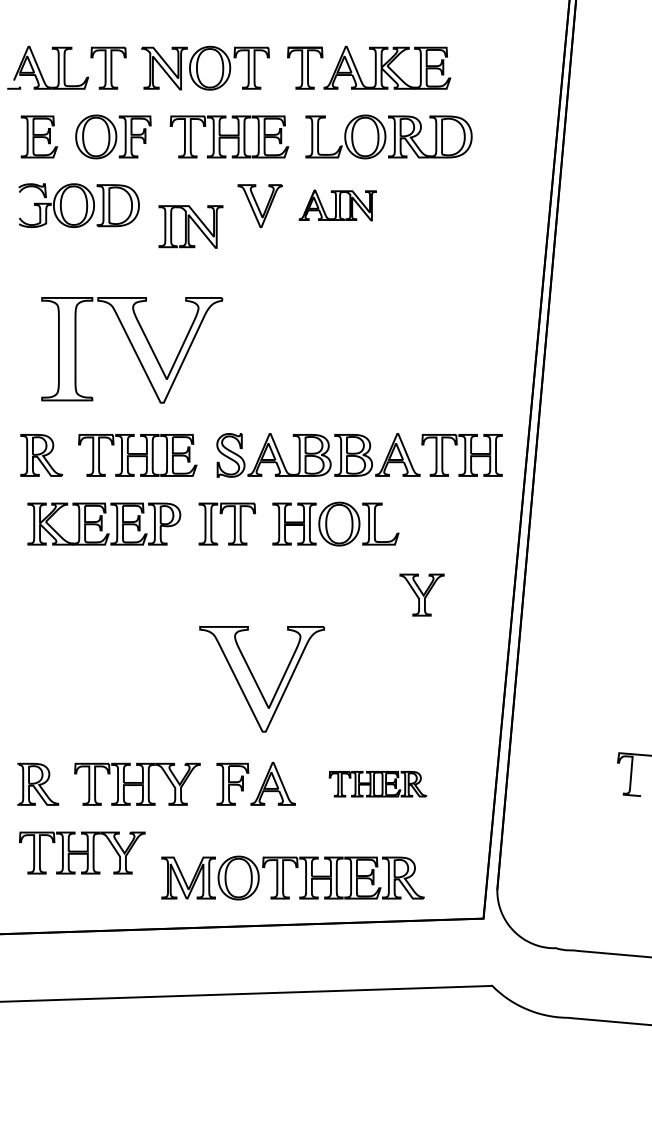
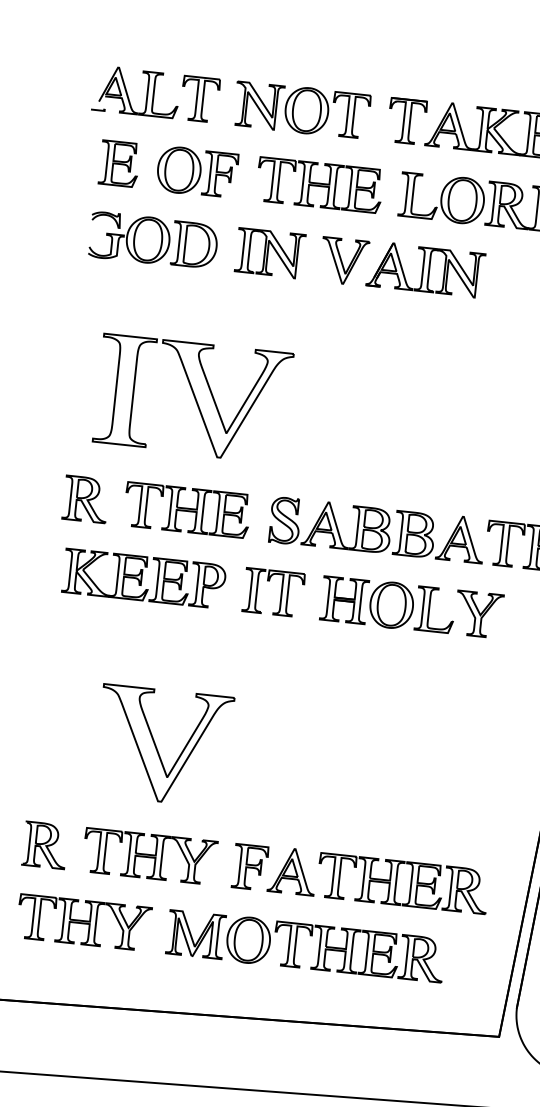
part: (337, 205) -> (425, 269), size x1.43
part: (190, 226) -> (269, 252), moved
part: (421, 594) -> (478, 613), moved
part: (261, 679) -> (162, 746), moved
part: (377, 783) -> (402, 882), size x1.67
part: (283, 877) -> (295, 944), moved

